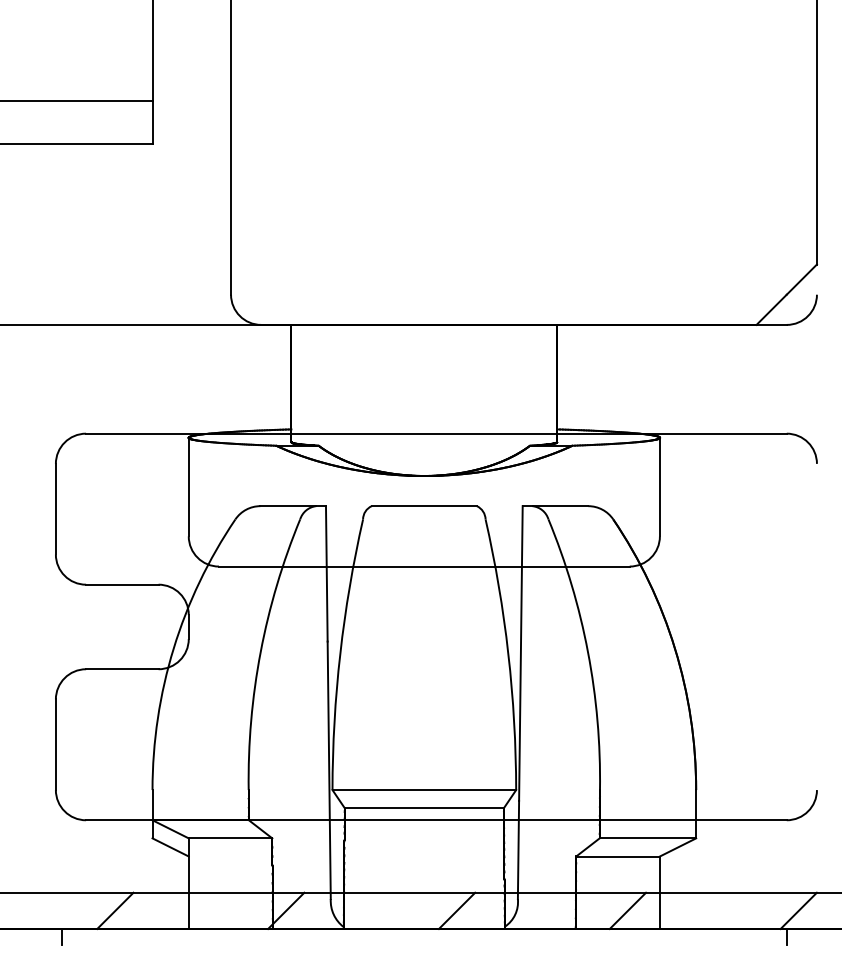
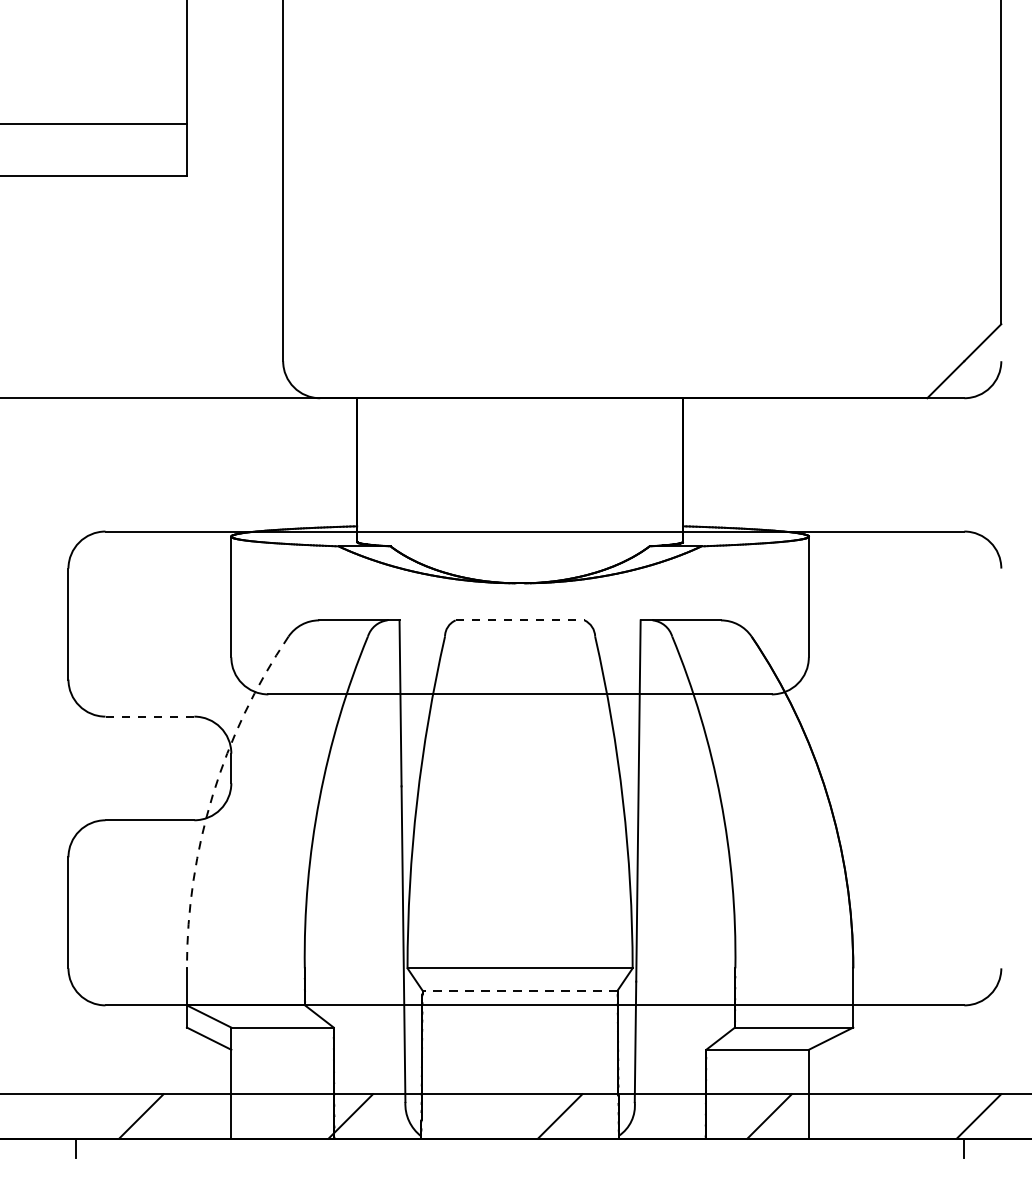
line: (424, 506) -> (520, 620), solid -> dashed
line: (121, 584) -> (148, 716), solid -> dashed
arc: (173, 648) -> (212, 794), solid -> dashed
line: (424, 808) -> (520, 990), solid -> dashed

